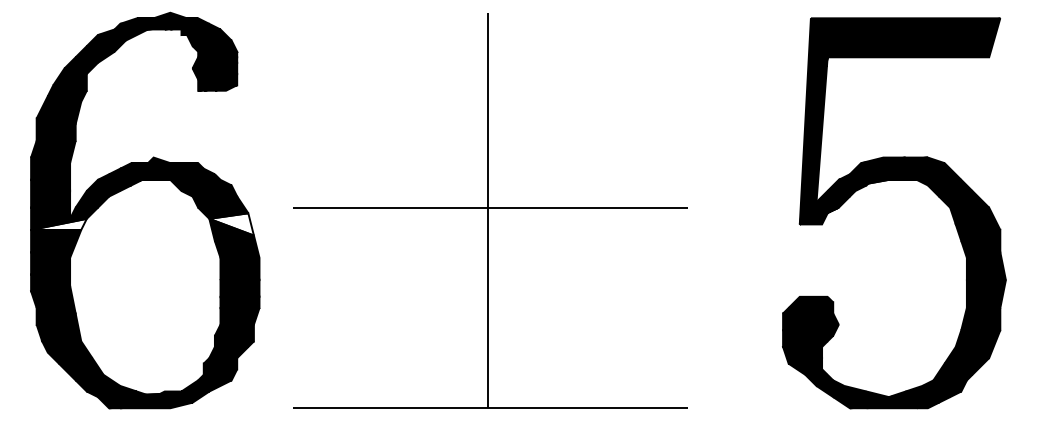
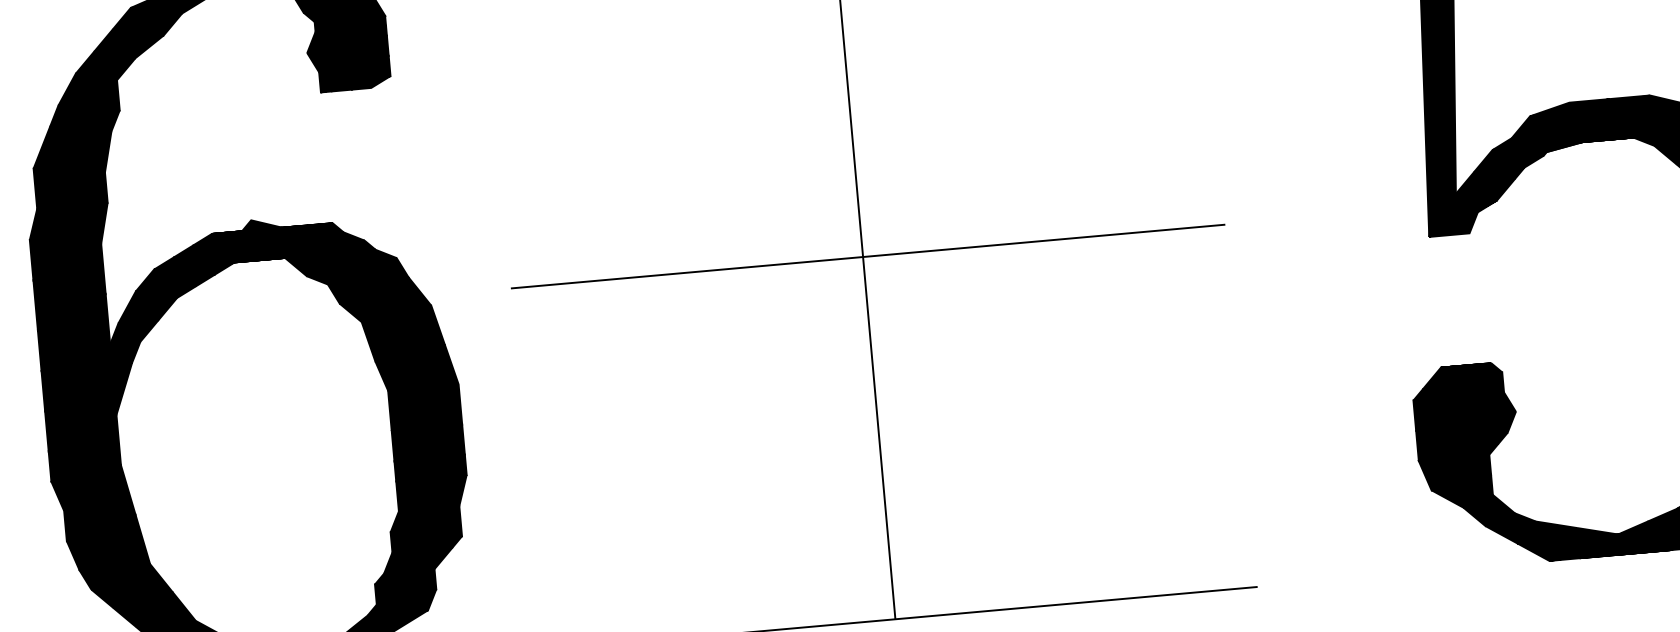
fill: (58, 223) -> (89, 354), added
fill: (231, 224) -> (402, 328), added

